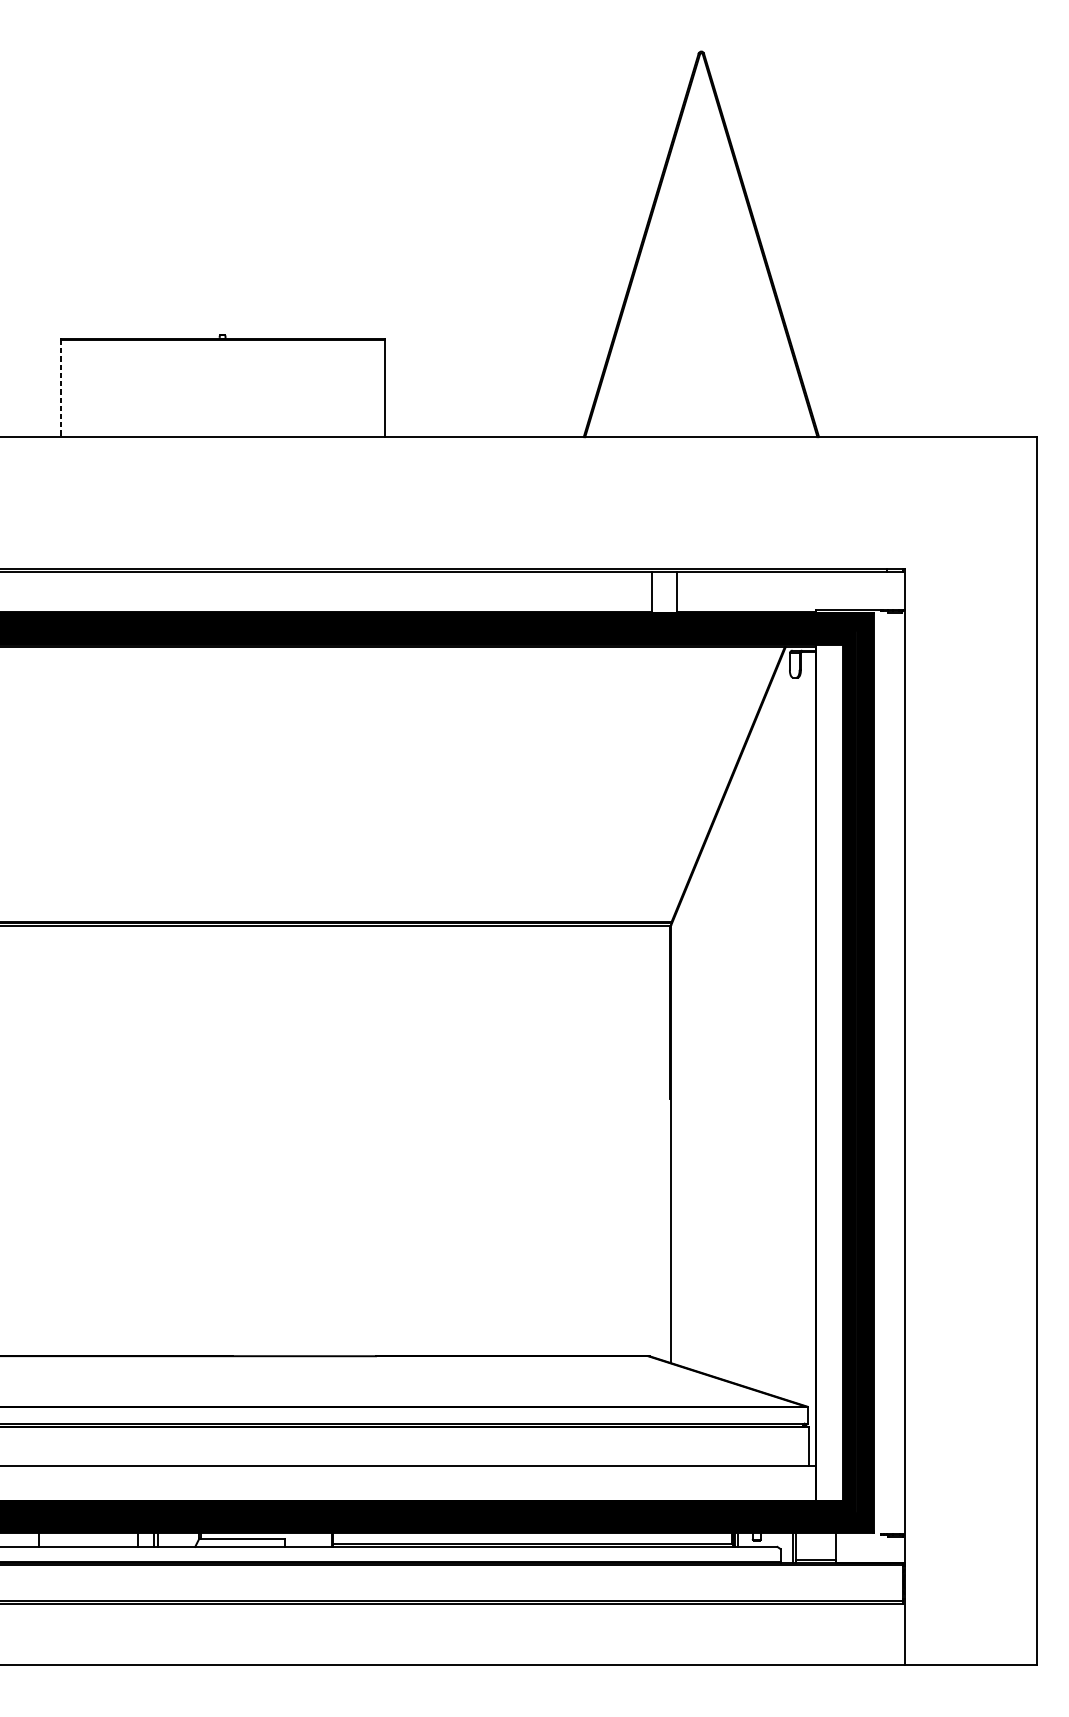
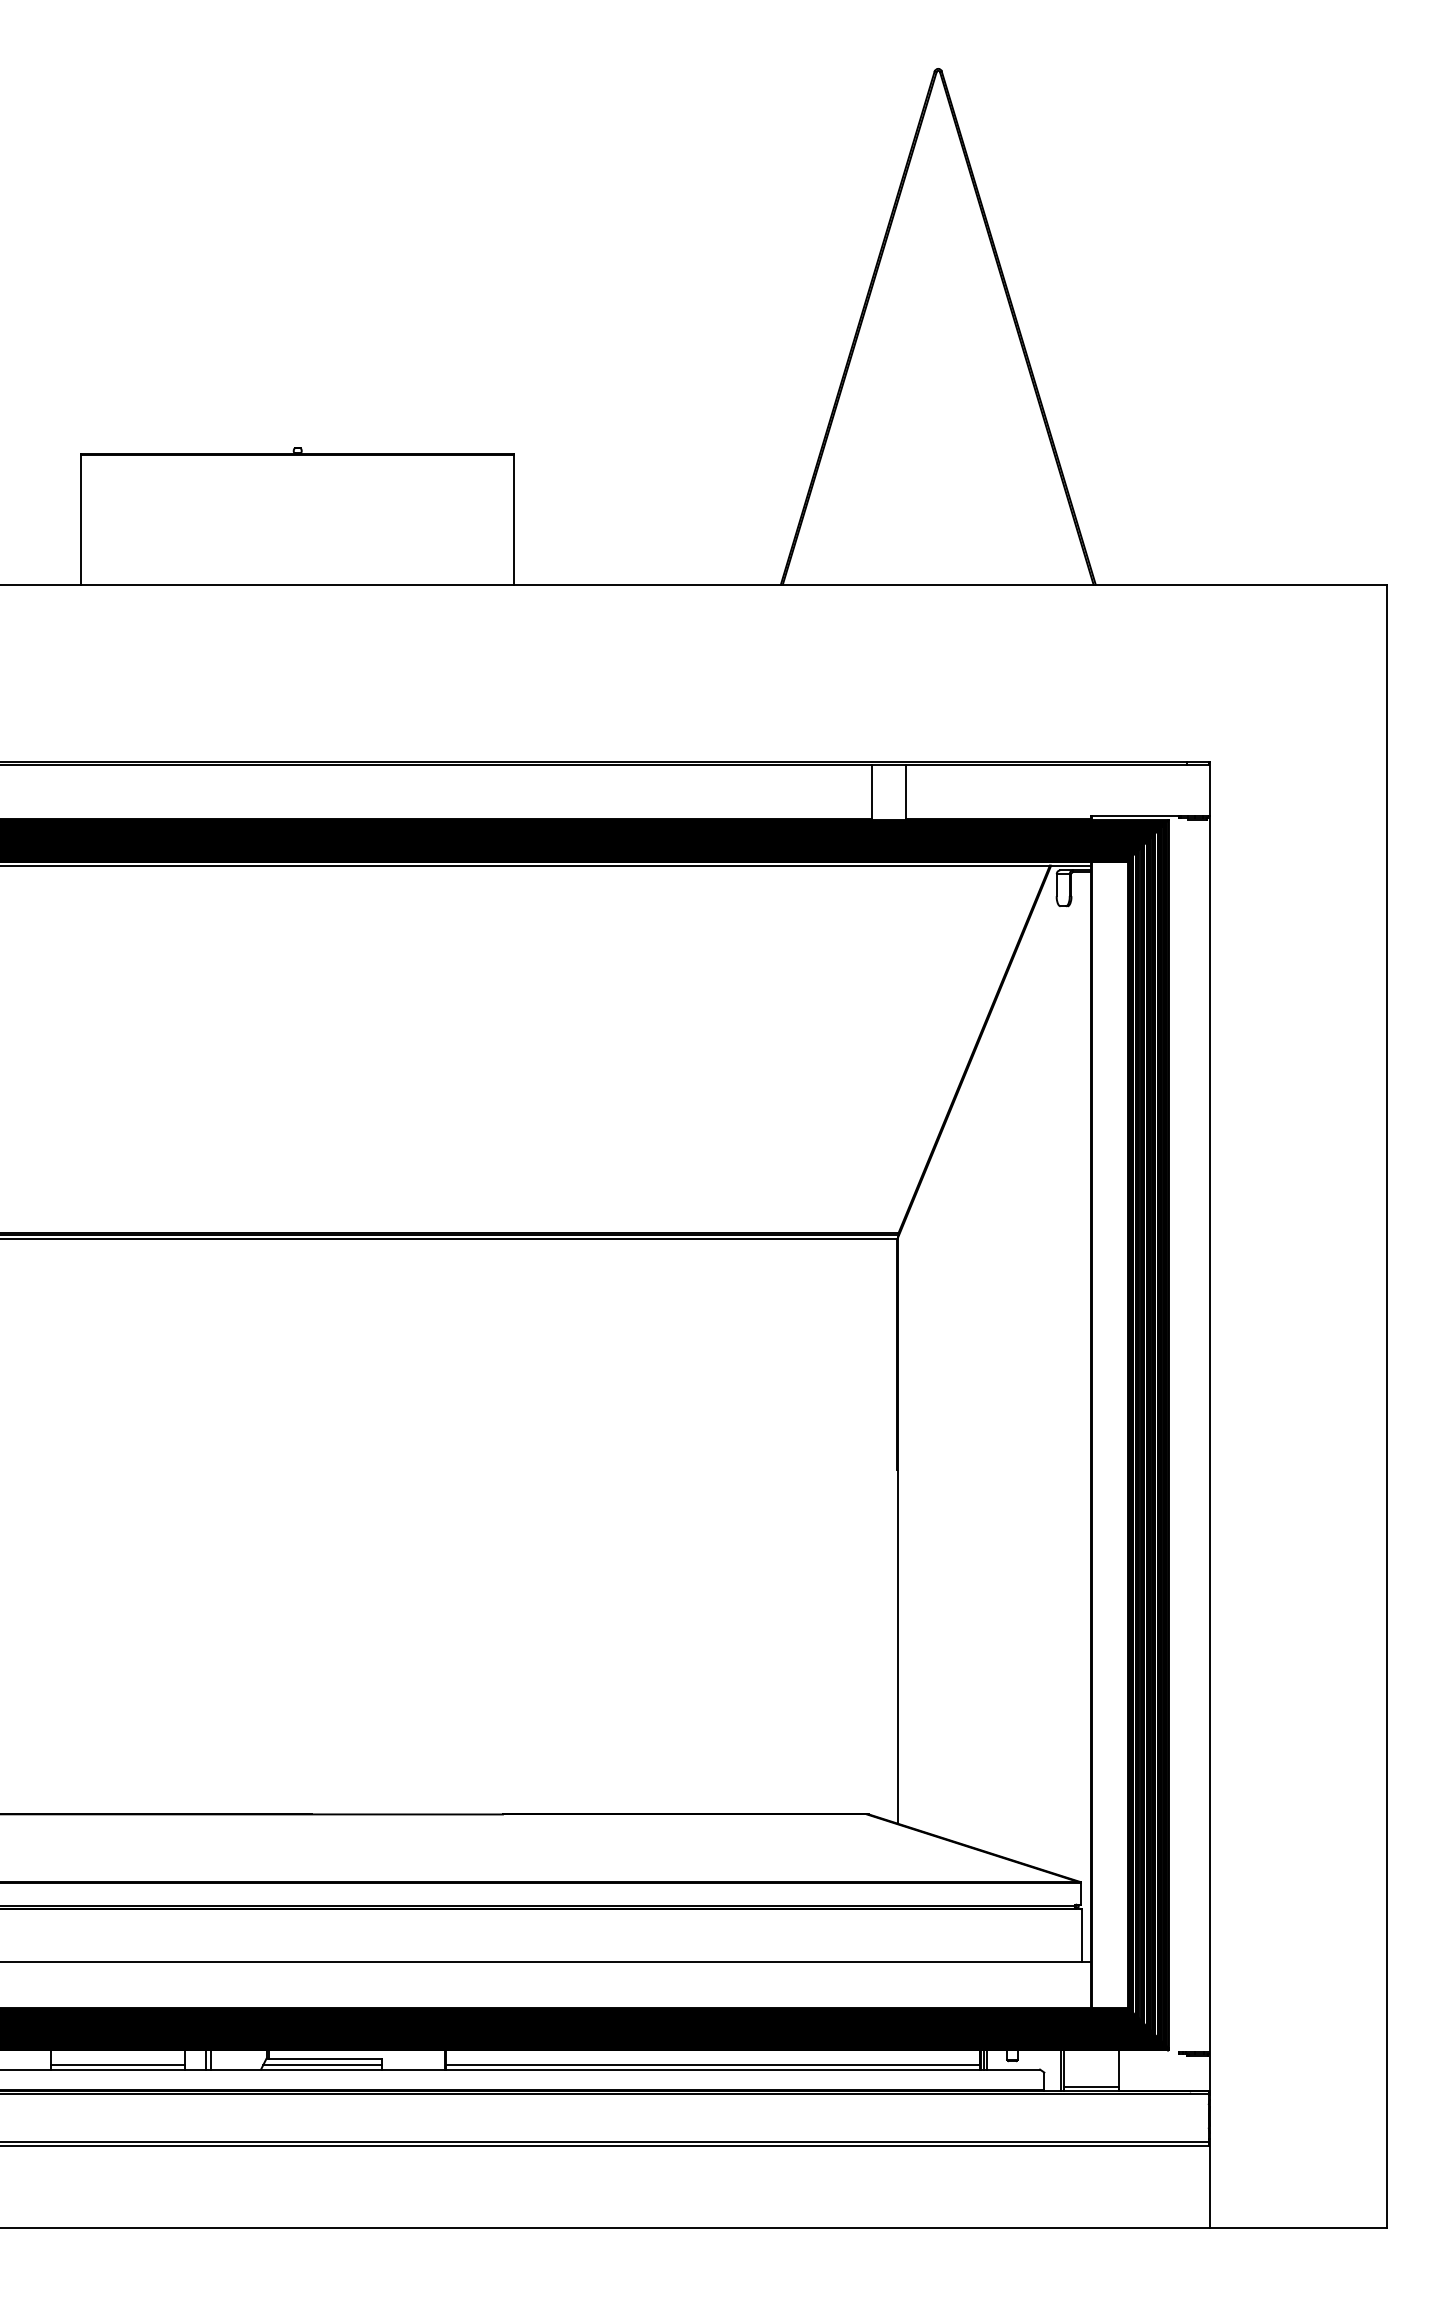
line: (61, 388) -> (81, 519), dashed -> solid
line: (88, 1543) -> (118, 2065), added
line: (241, 1543) -> (322, 2065), added

